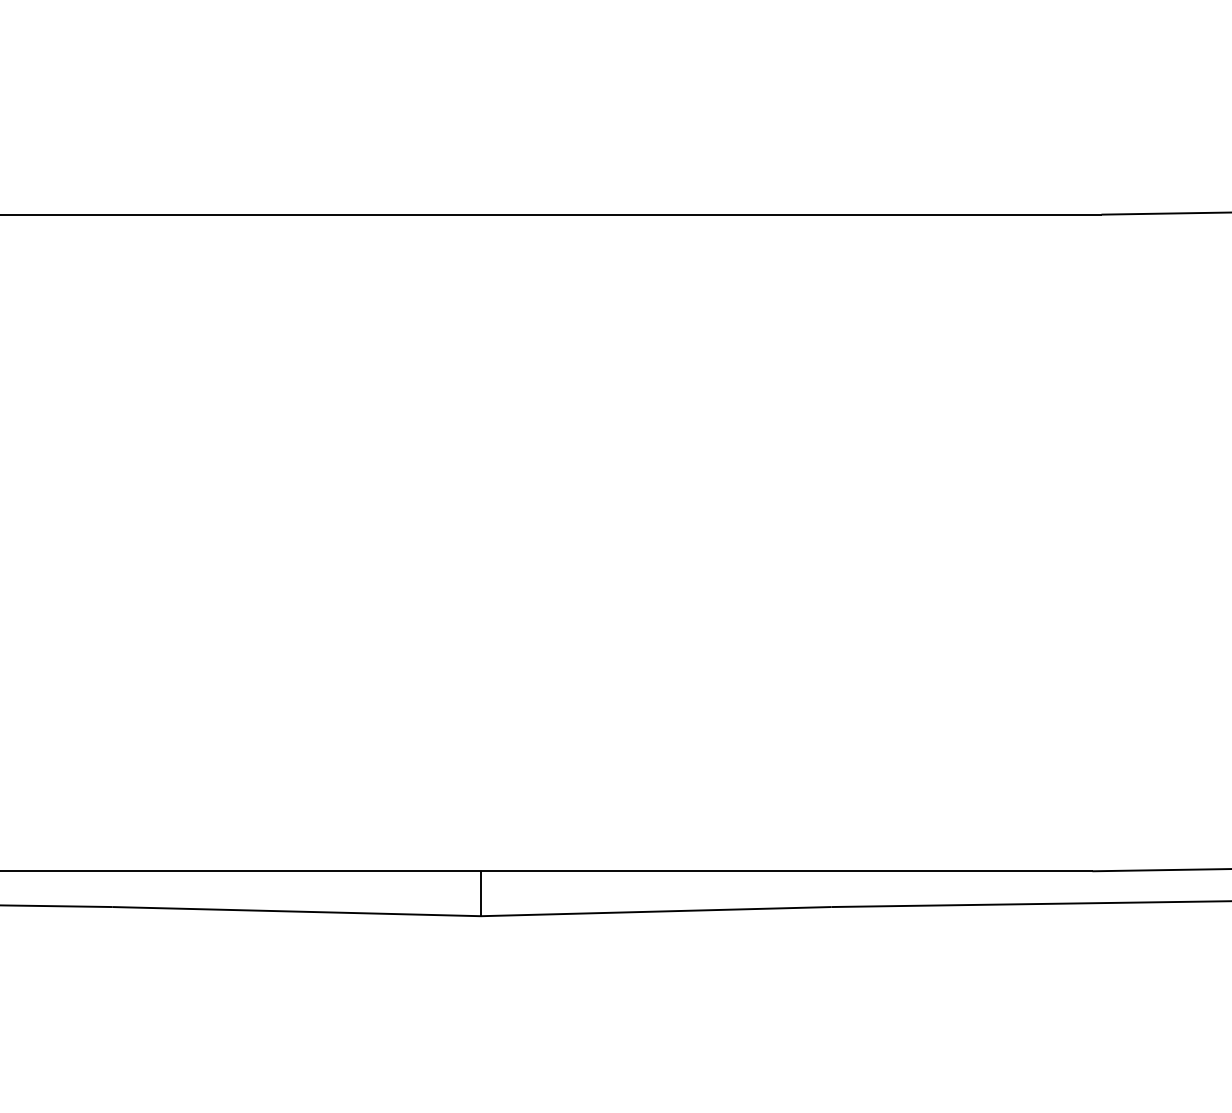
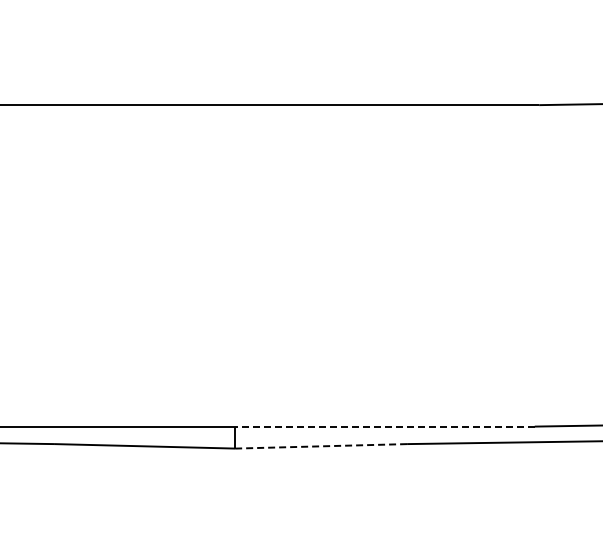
line: (787, 871) -> (385, 426), solid -> dashed
line: (656, 911) -> (321, 446), solid -> dashed

